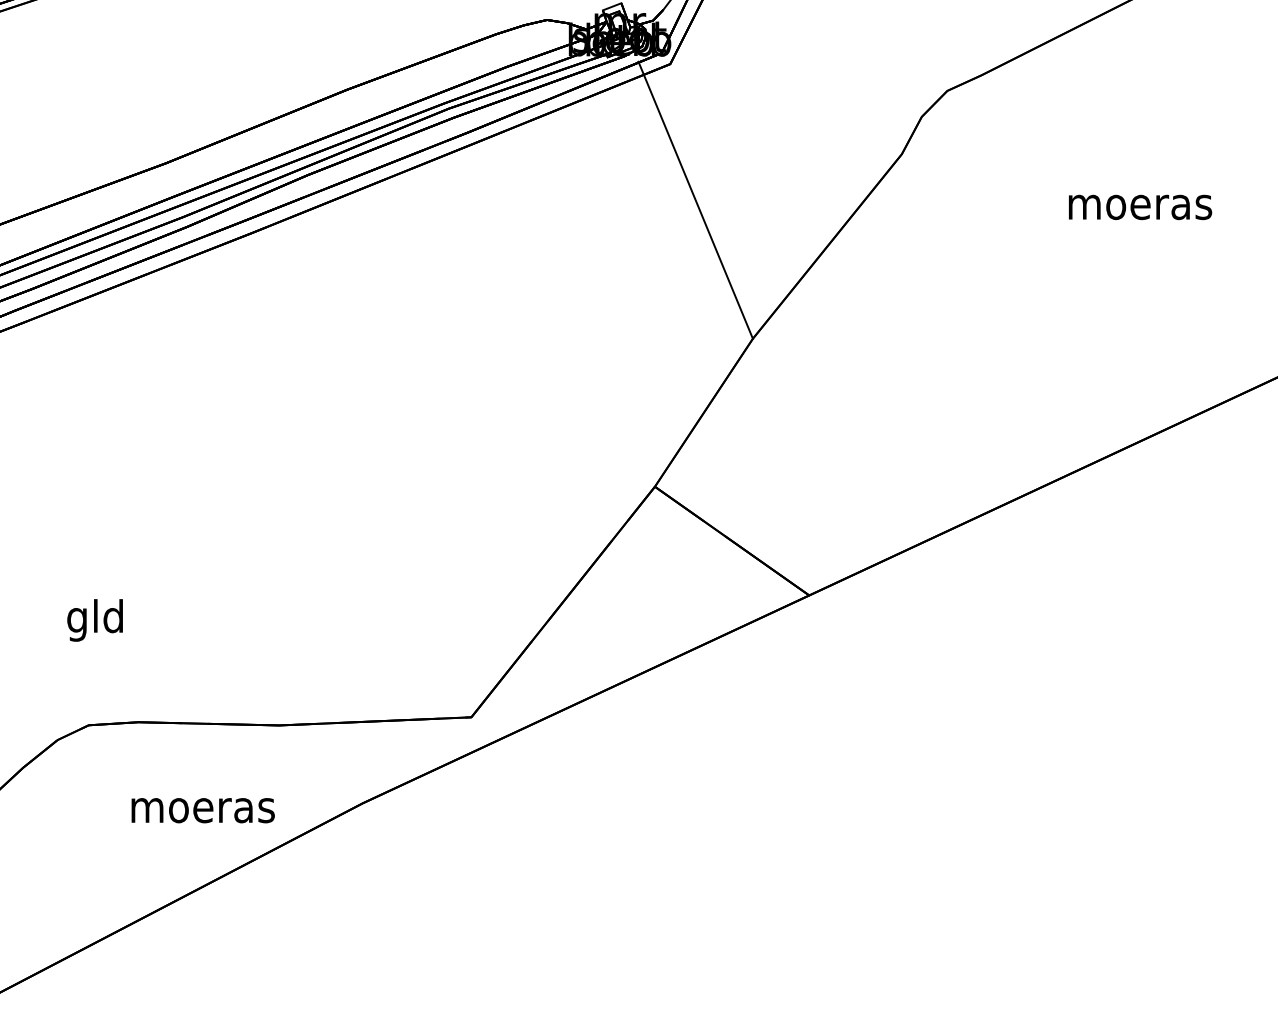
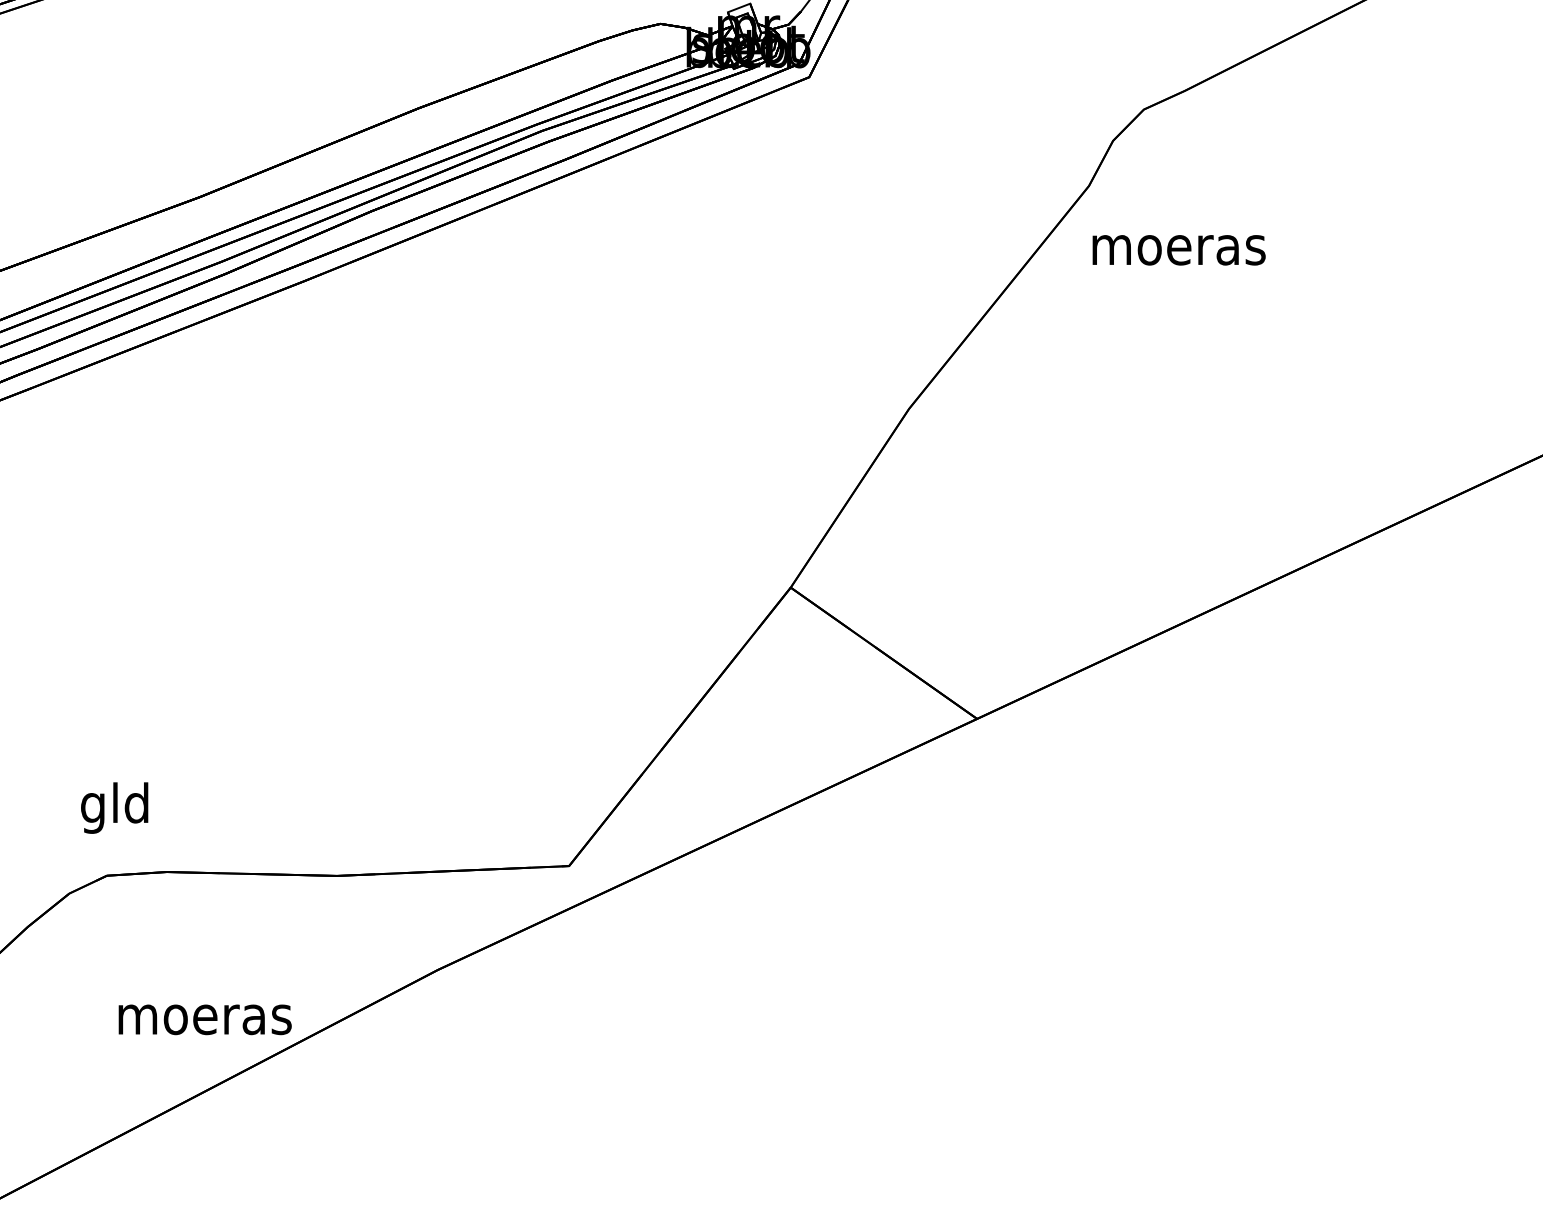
line: (695, 200) -> (839, 241), removed
text: (1139, 207) -> (1178, 250), moved
text: (95, 619) -> (114, 807), moved
text: (202, 810) -> (204, 1019), moved

